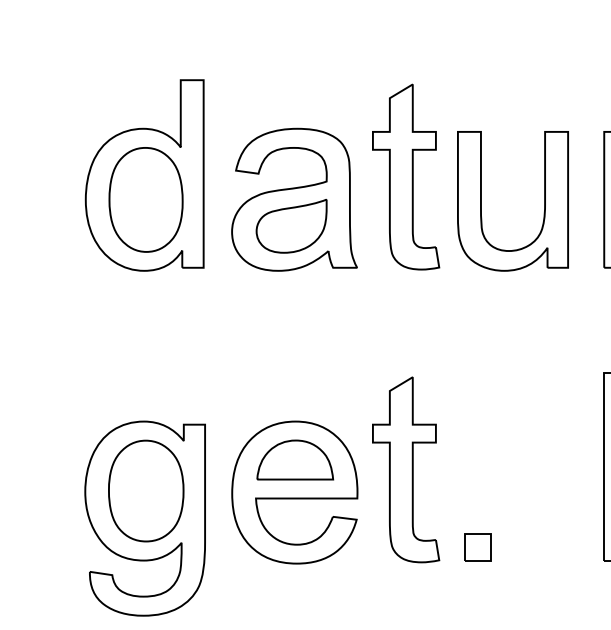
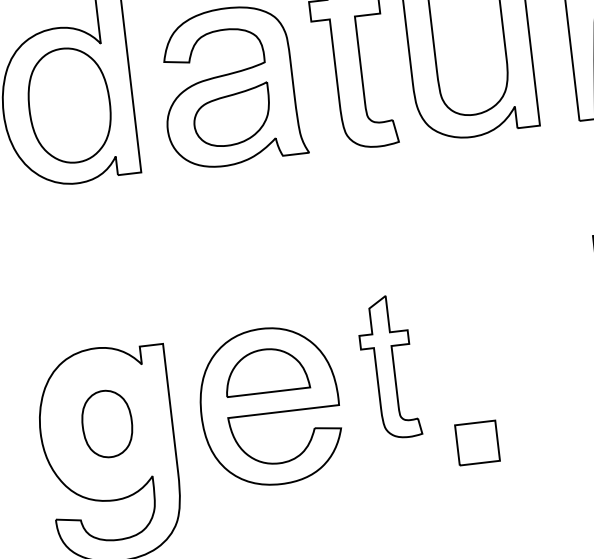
part: (406, 469) -> (389, 367), size x0.7
part: (146, 490) -> (107, 423), size x0.6
part: (477, 547) -> (476, 443), size x1.4

